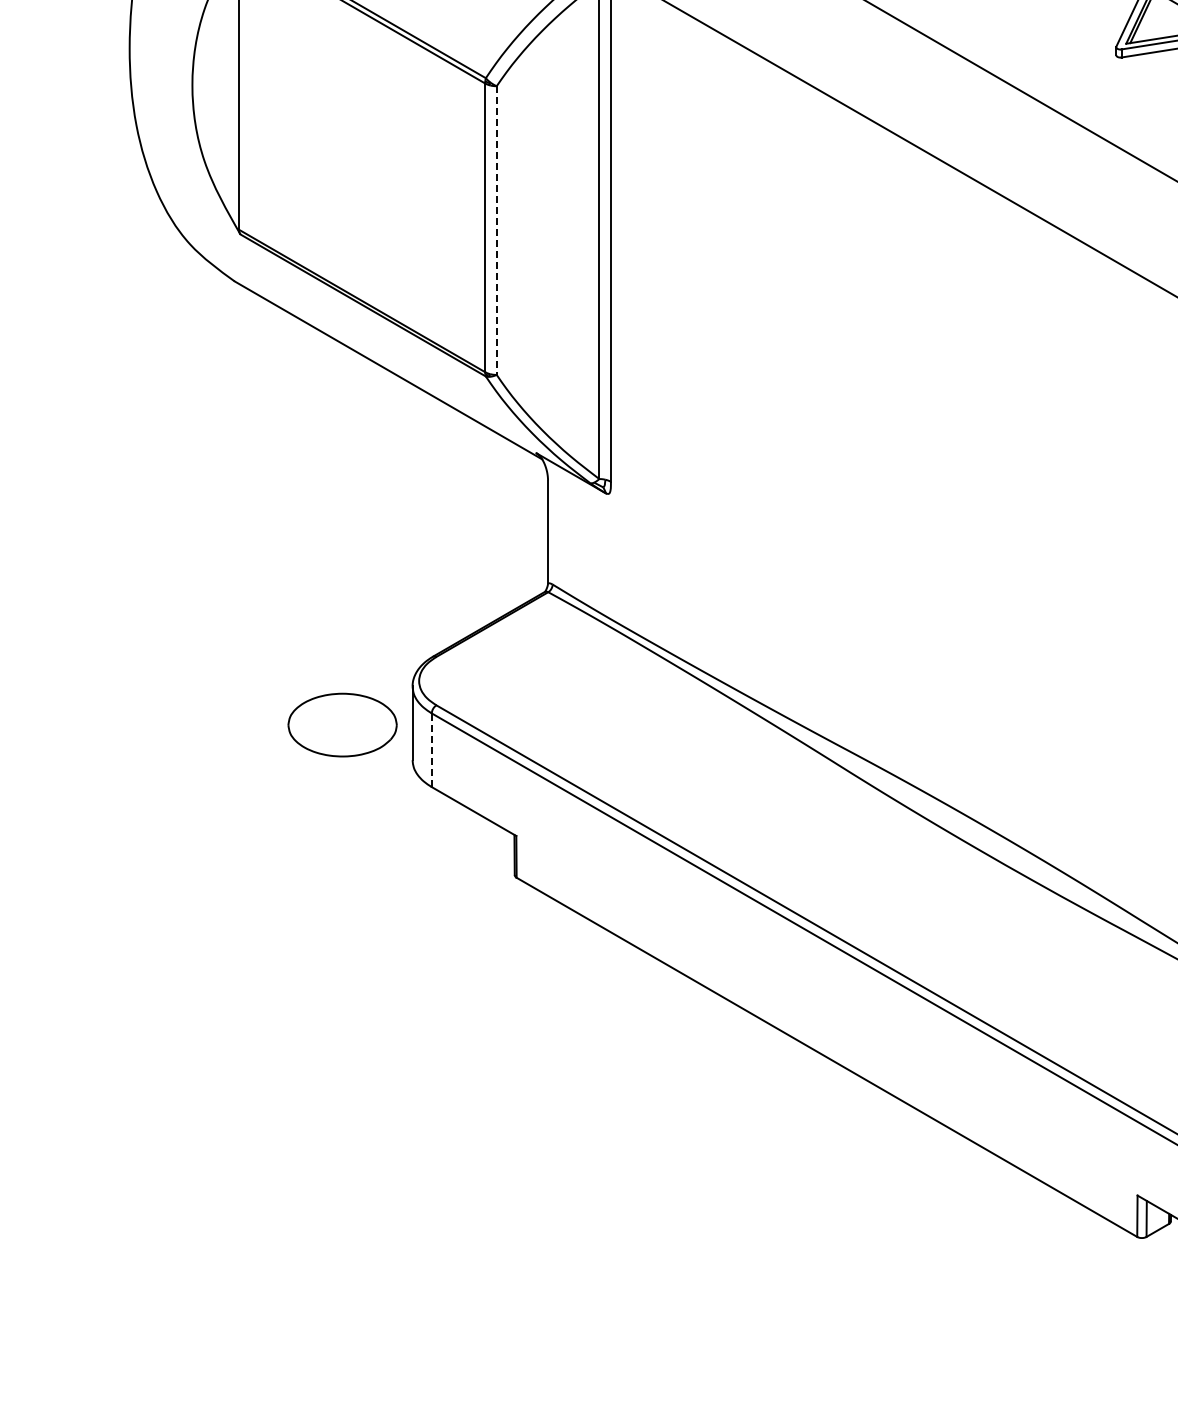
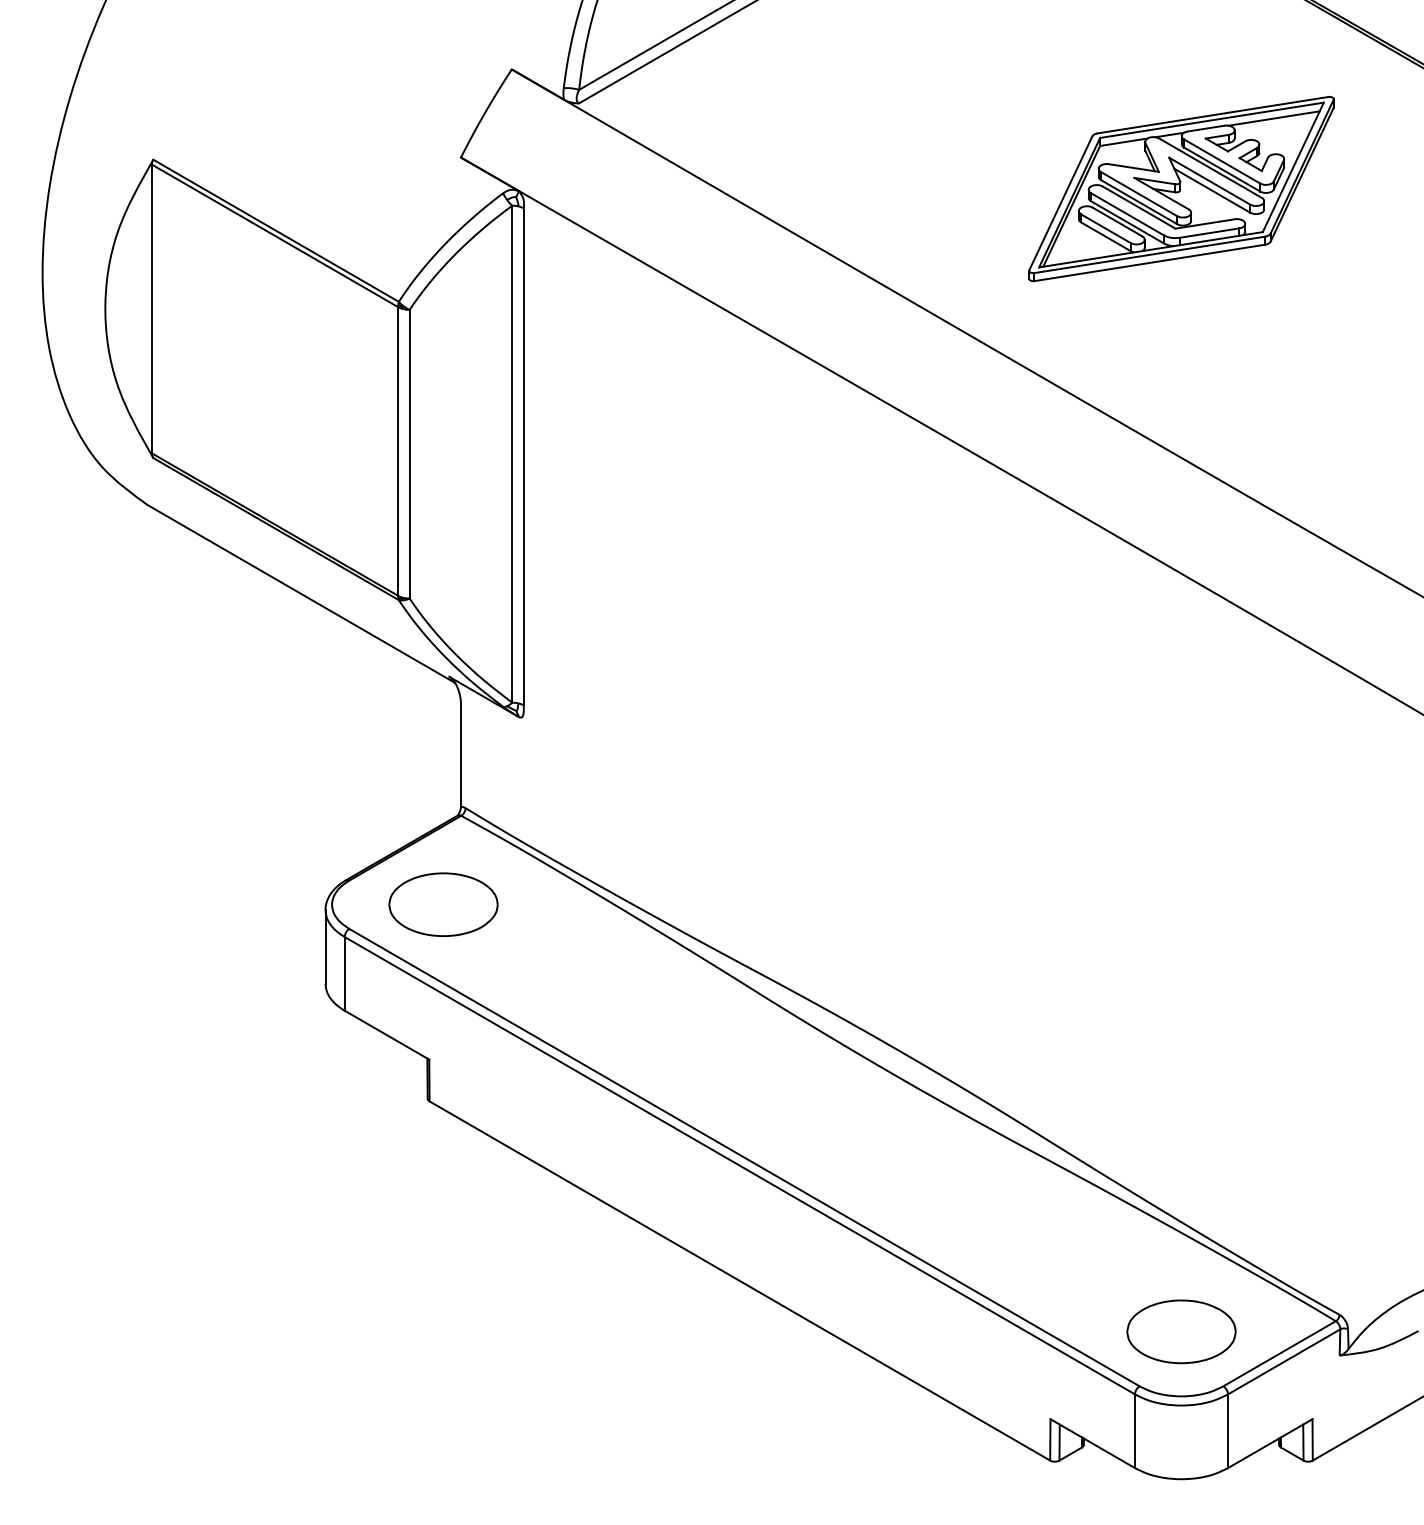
line: (496, 230) -> (409, 454), dashed -> solid
part: (342, 724) -> (443, 904), moved
line: (431, 749) -> (344, 973), dashed -> solid

